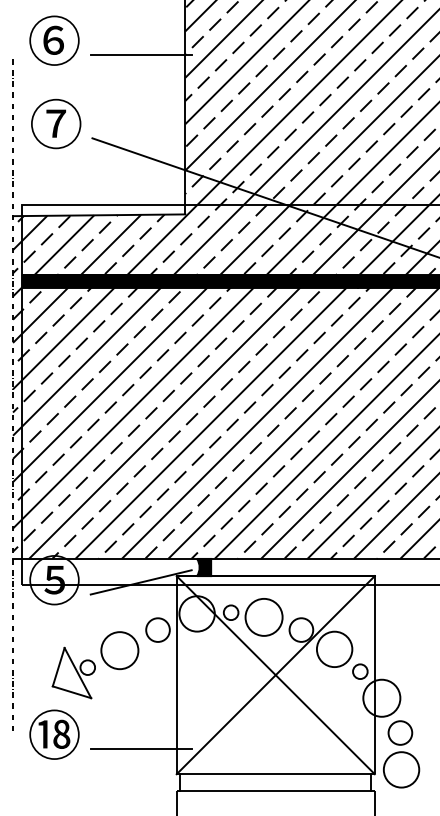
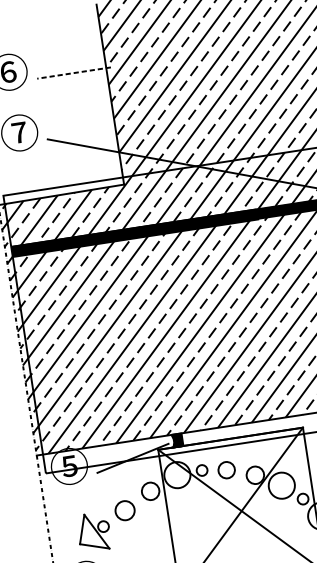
line: (140, 55) -> (73, 73), solid -> dashed
circle: (263, 616) -> (226, 469), size x0.6
circle: (119, 650) -> (124, 510), size x0.7

